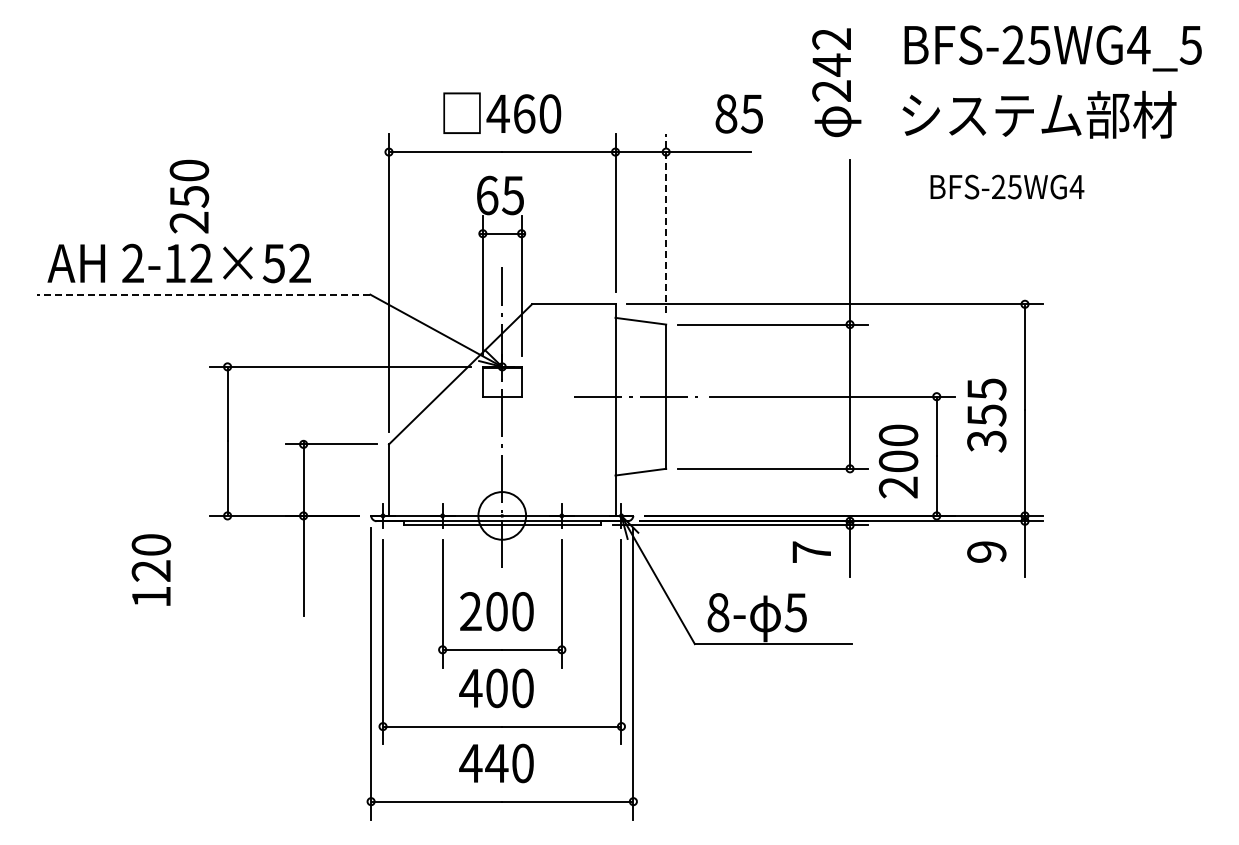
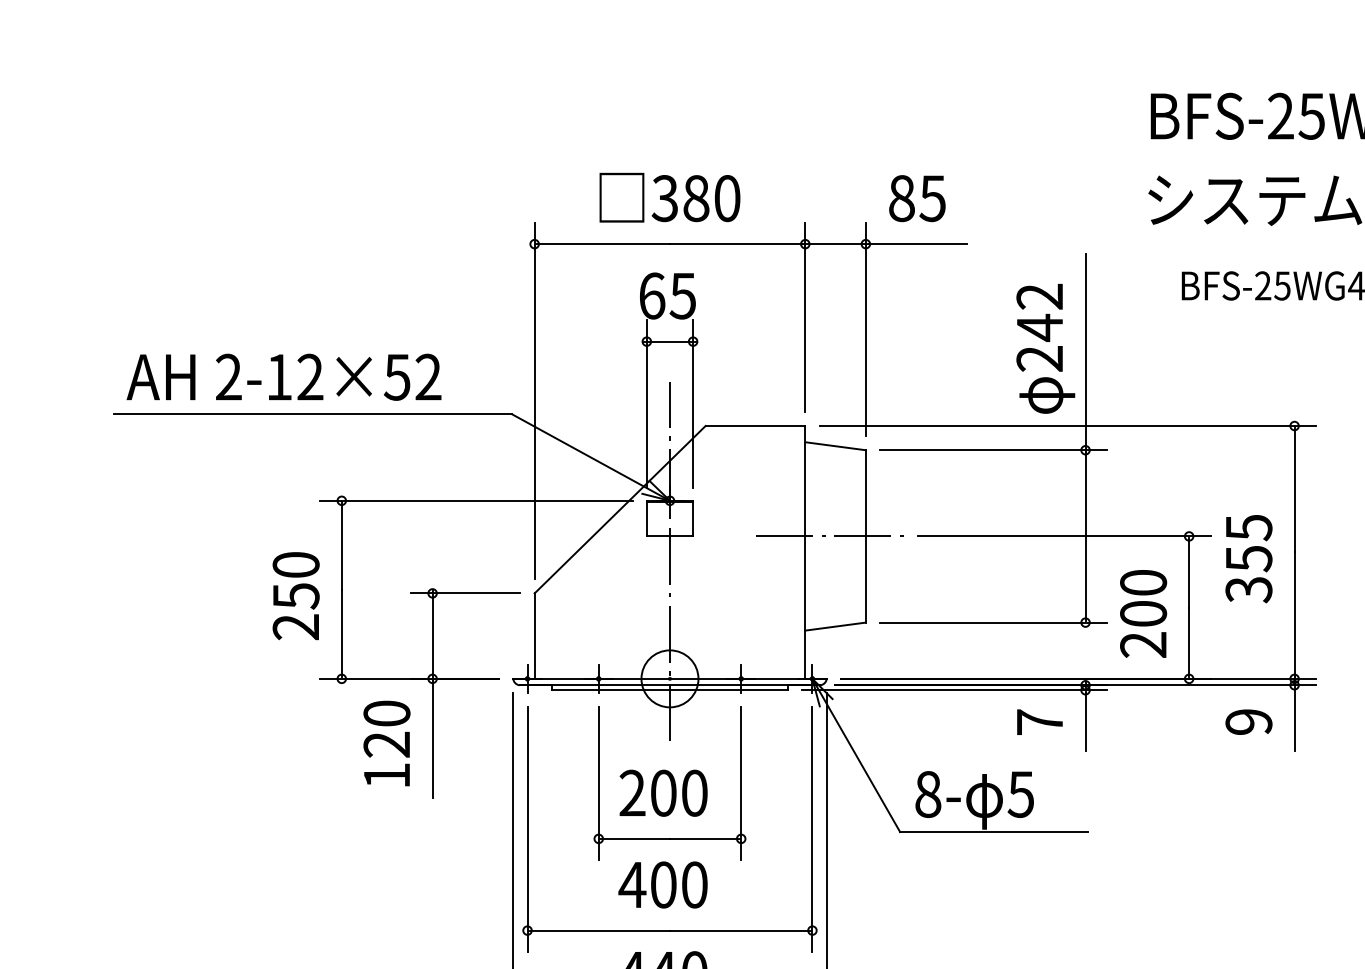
text: (836, 82) -> (1045, 348), moved
text: (510, 113) -> (679, 198), 460 -> 380
text: (738, 113) -> (916, 198), moved
text: (189, 196) -> (296, 595), moved
line: (666, 222) -> (866, 328), dashed -> solid
line: (203, 294) -> (313, 414), dashed -> solid
text: (151, 569) -> (387, 742), moved

